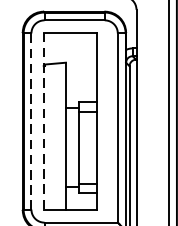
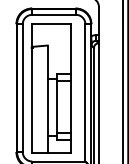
line: (31, 121) -> (22, 88), dashed -> solid
line: (43, 121) -> (31, 88), dashed -> solid

